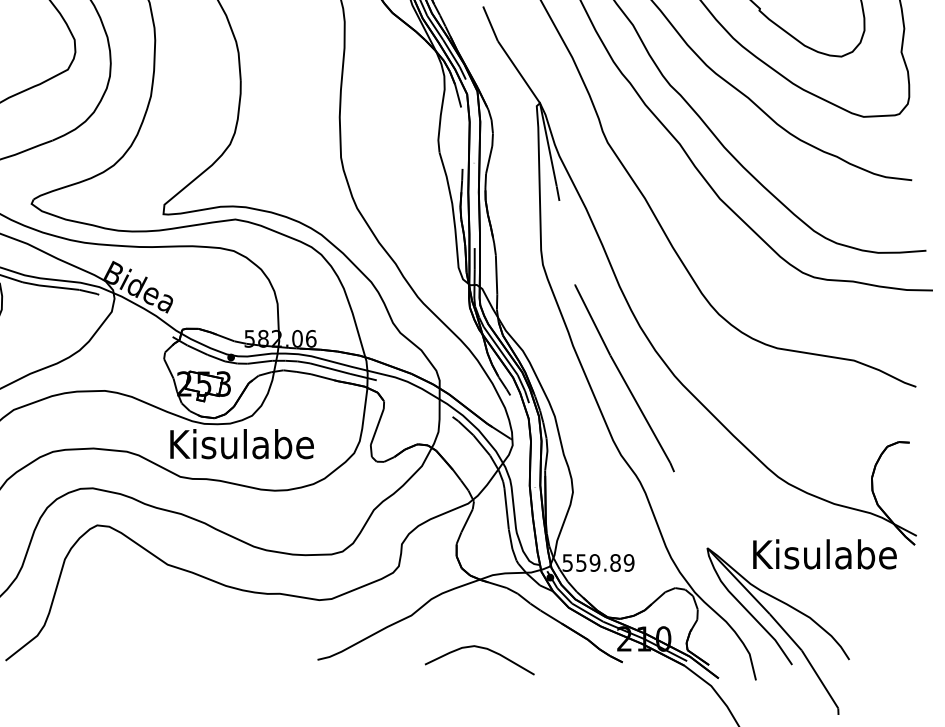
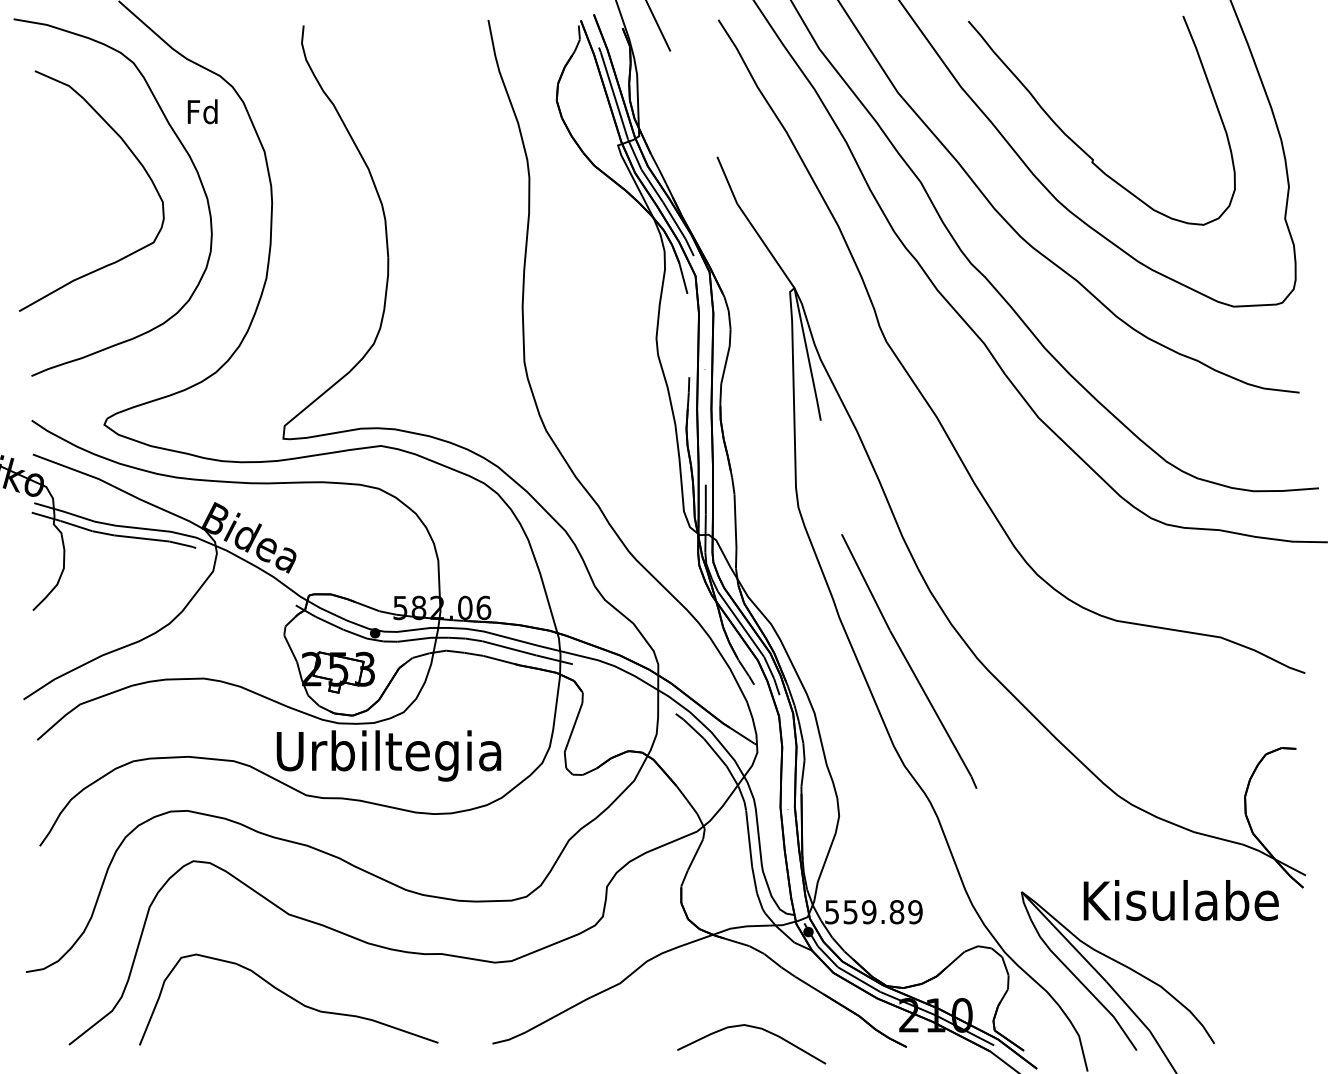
text: (240, 447) -> (388, 755), Kisulabe -> Urbiltegia
curve: (168, 625) -> (289, 997), added
curve: (481, 648) -> (754, 1028), moved

